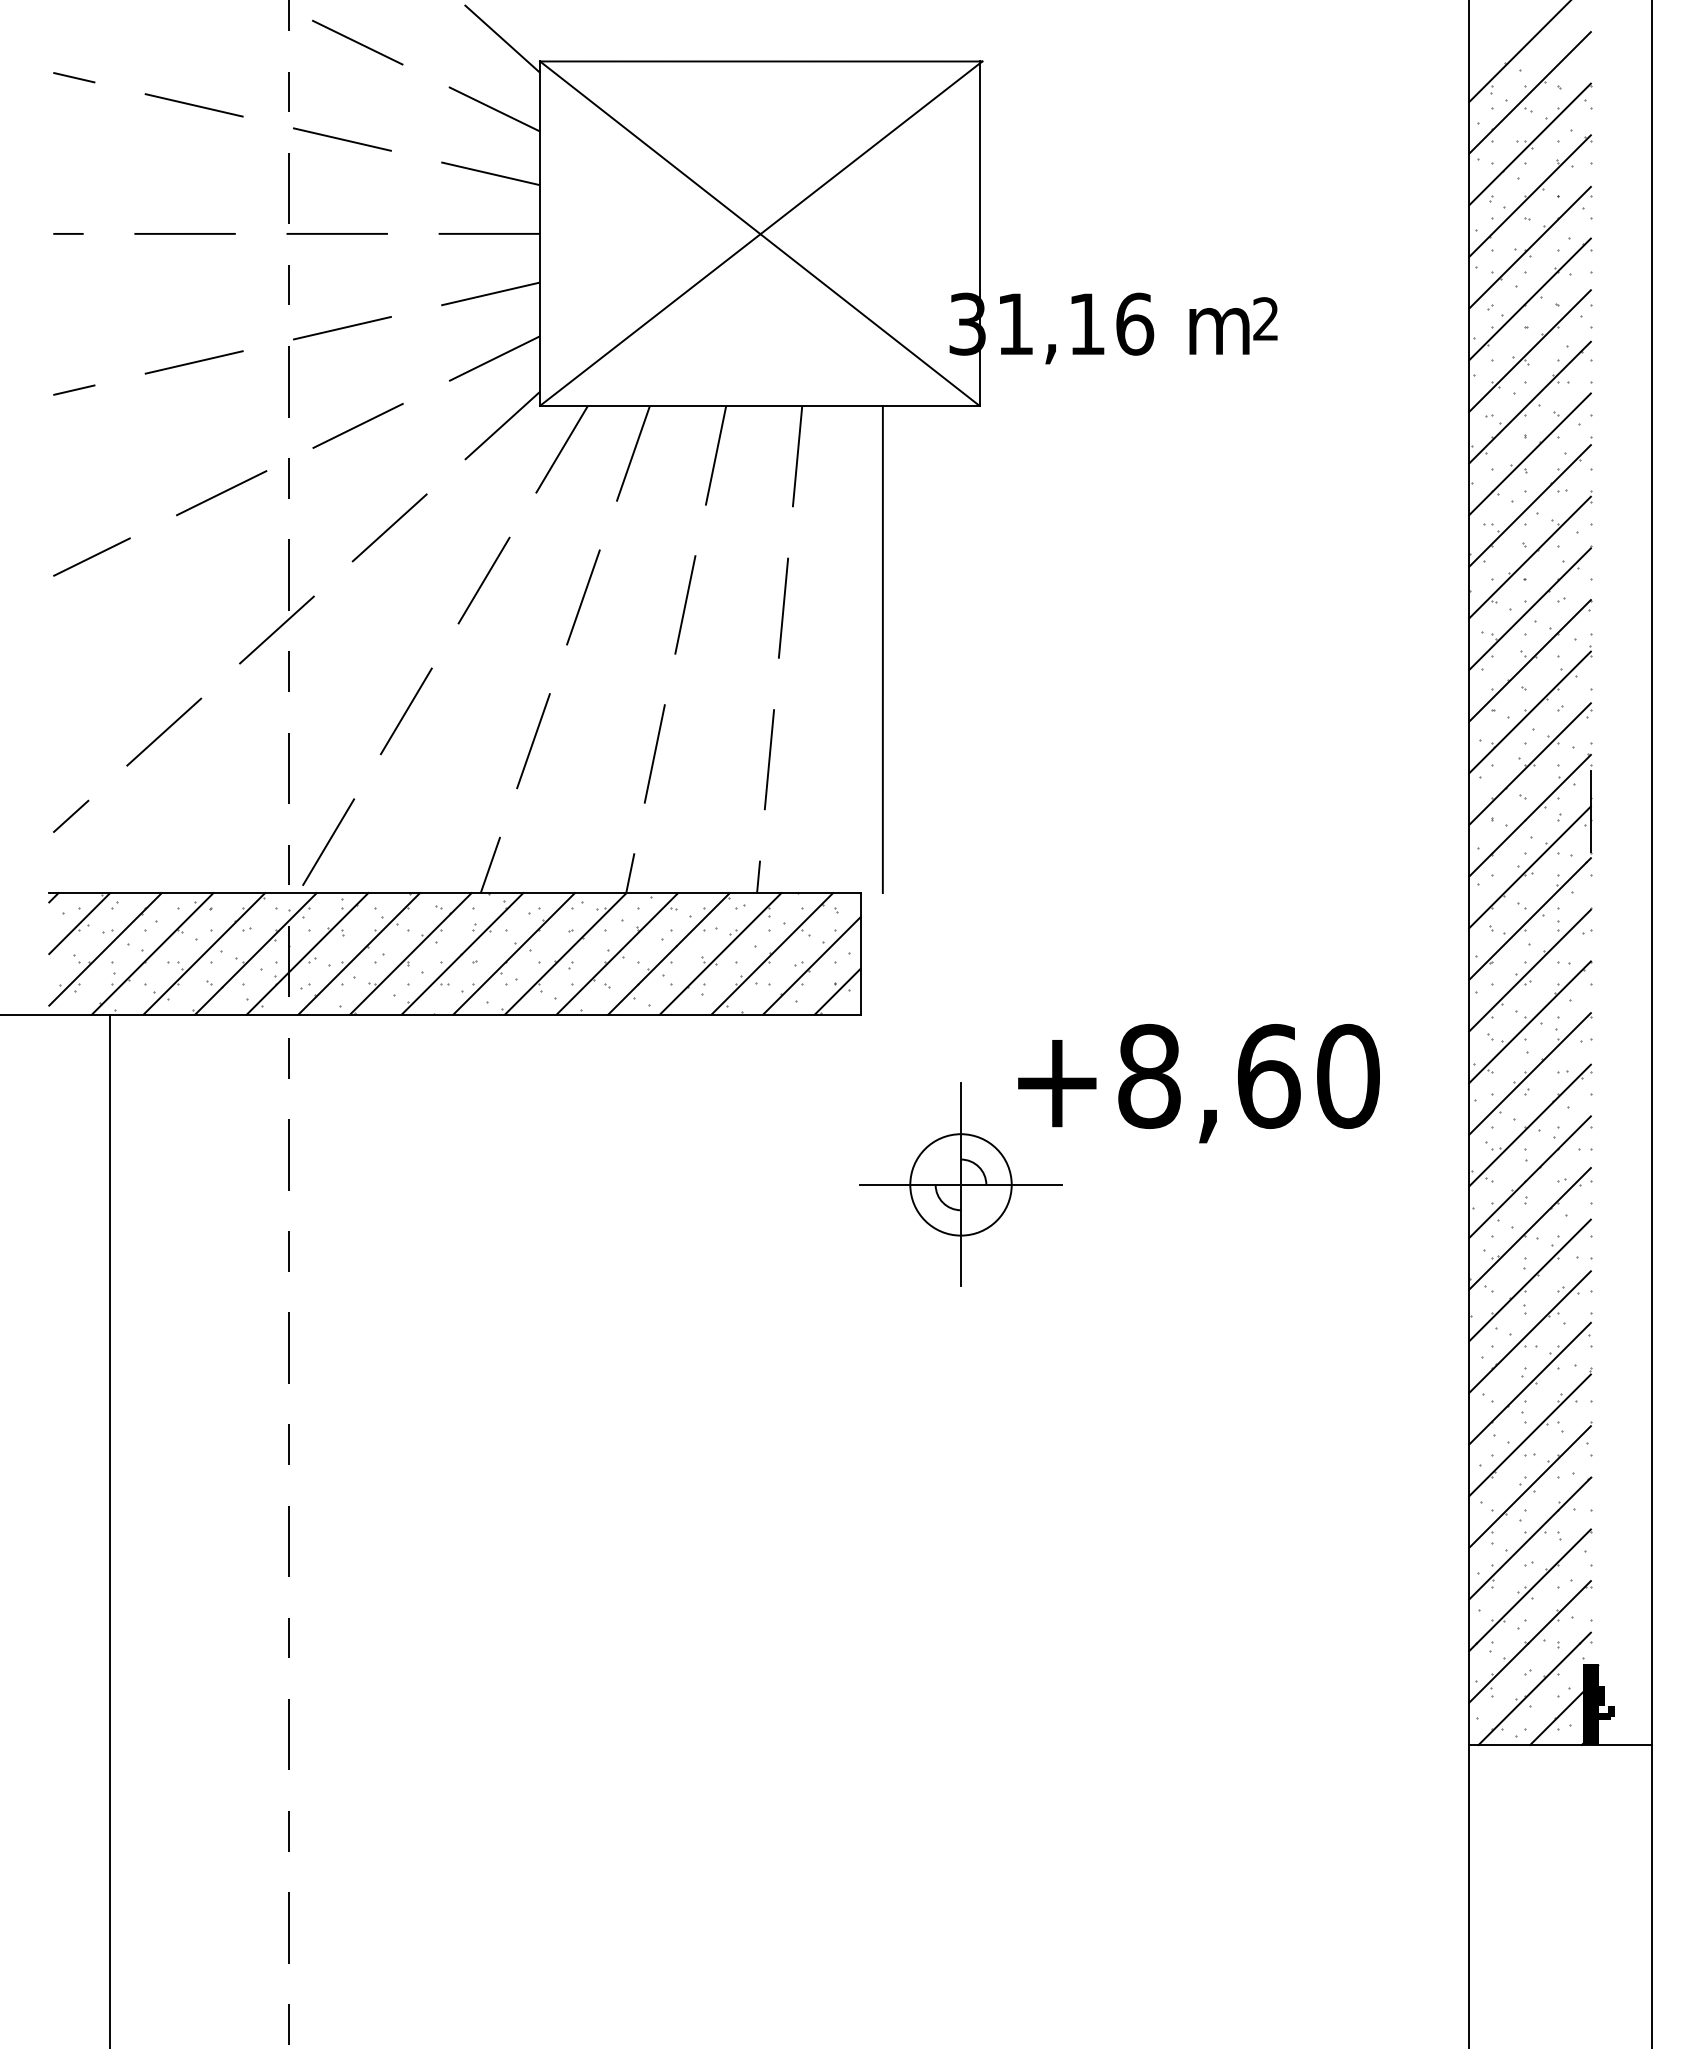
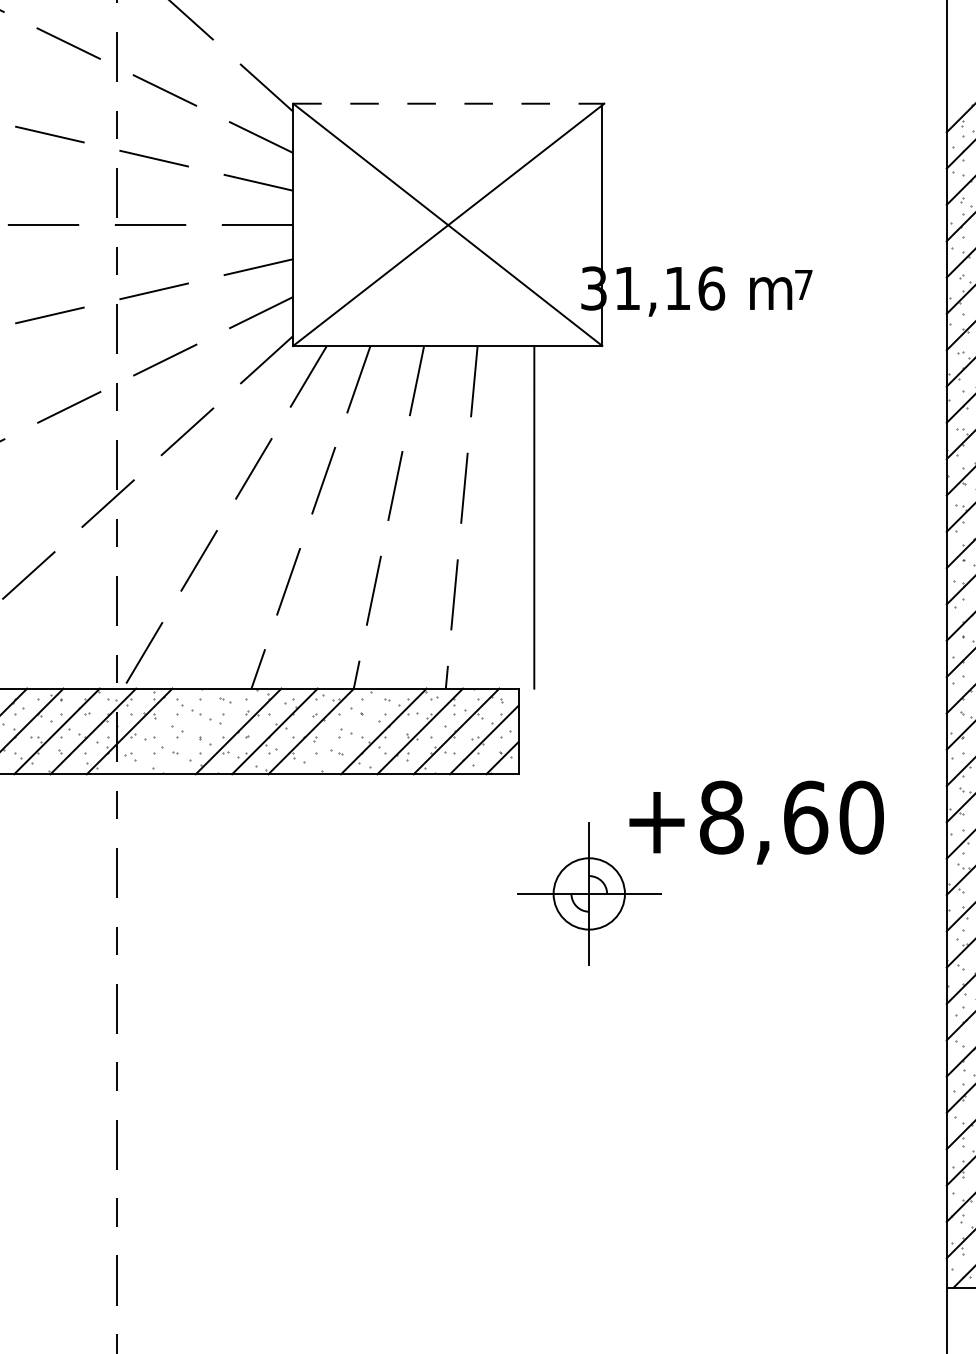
line: (761, 61) -> (448, 103), solid -> dashed
text: (1265, 318) -> (803, 284), 2 -> 7
line: (359, 953) -> (166, 731), removed
line: (410, 953) -> (202, 731), removed
line: (617, 953) -> (347, 731), removed

